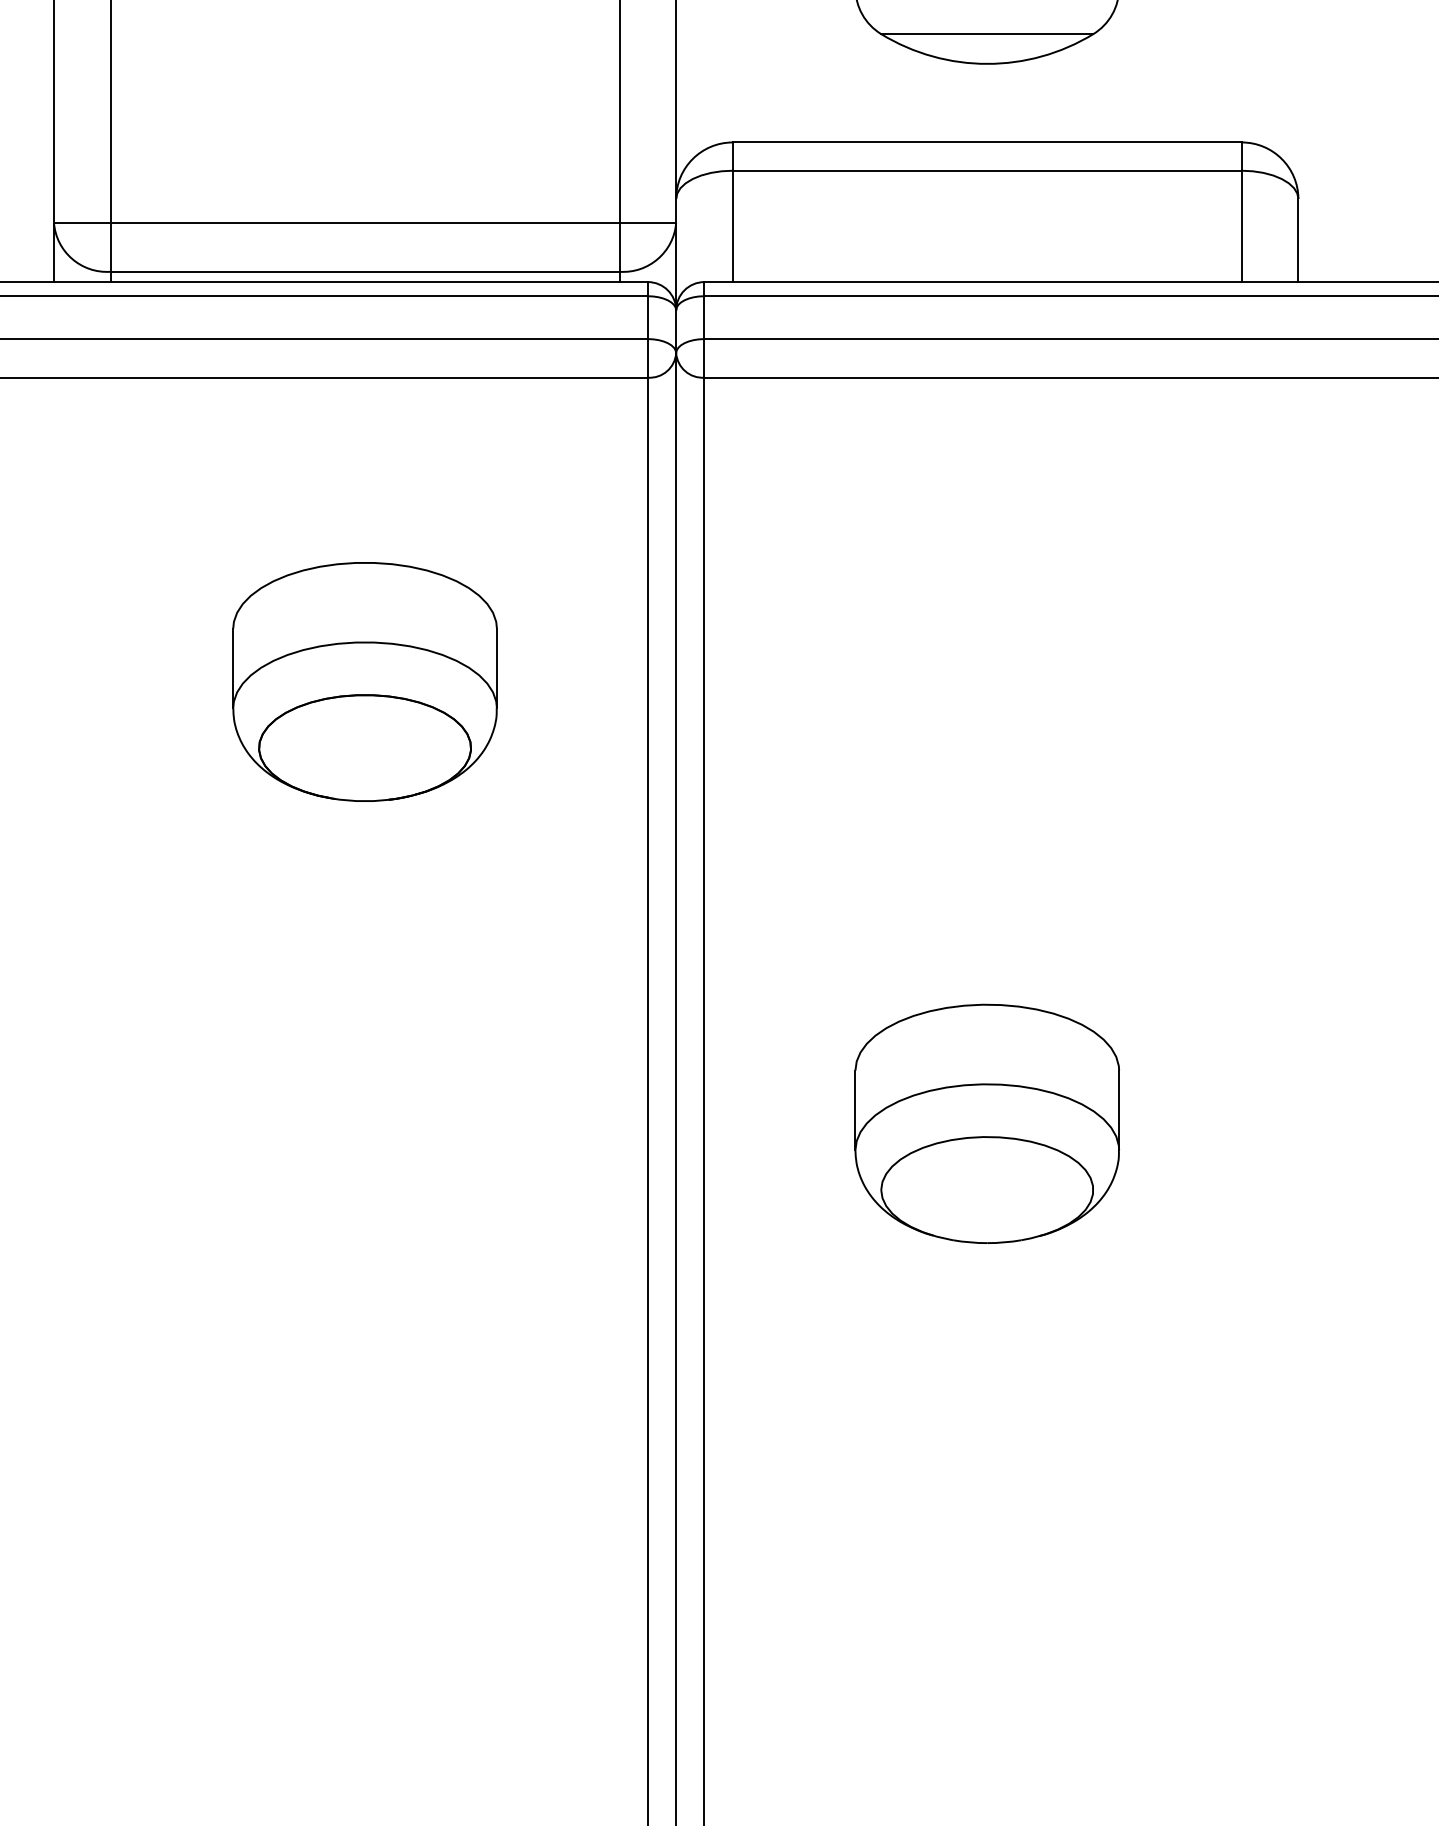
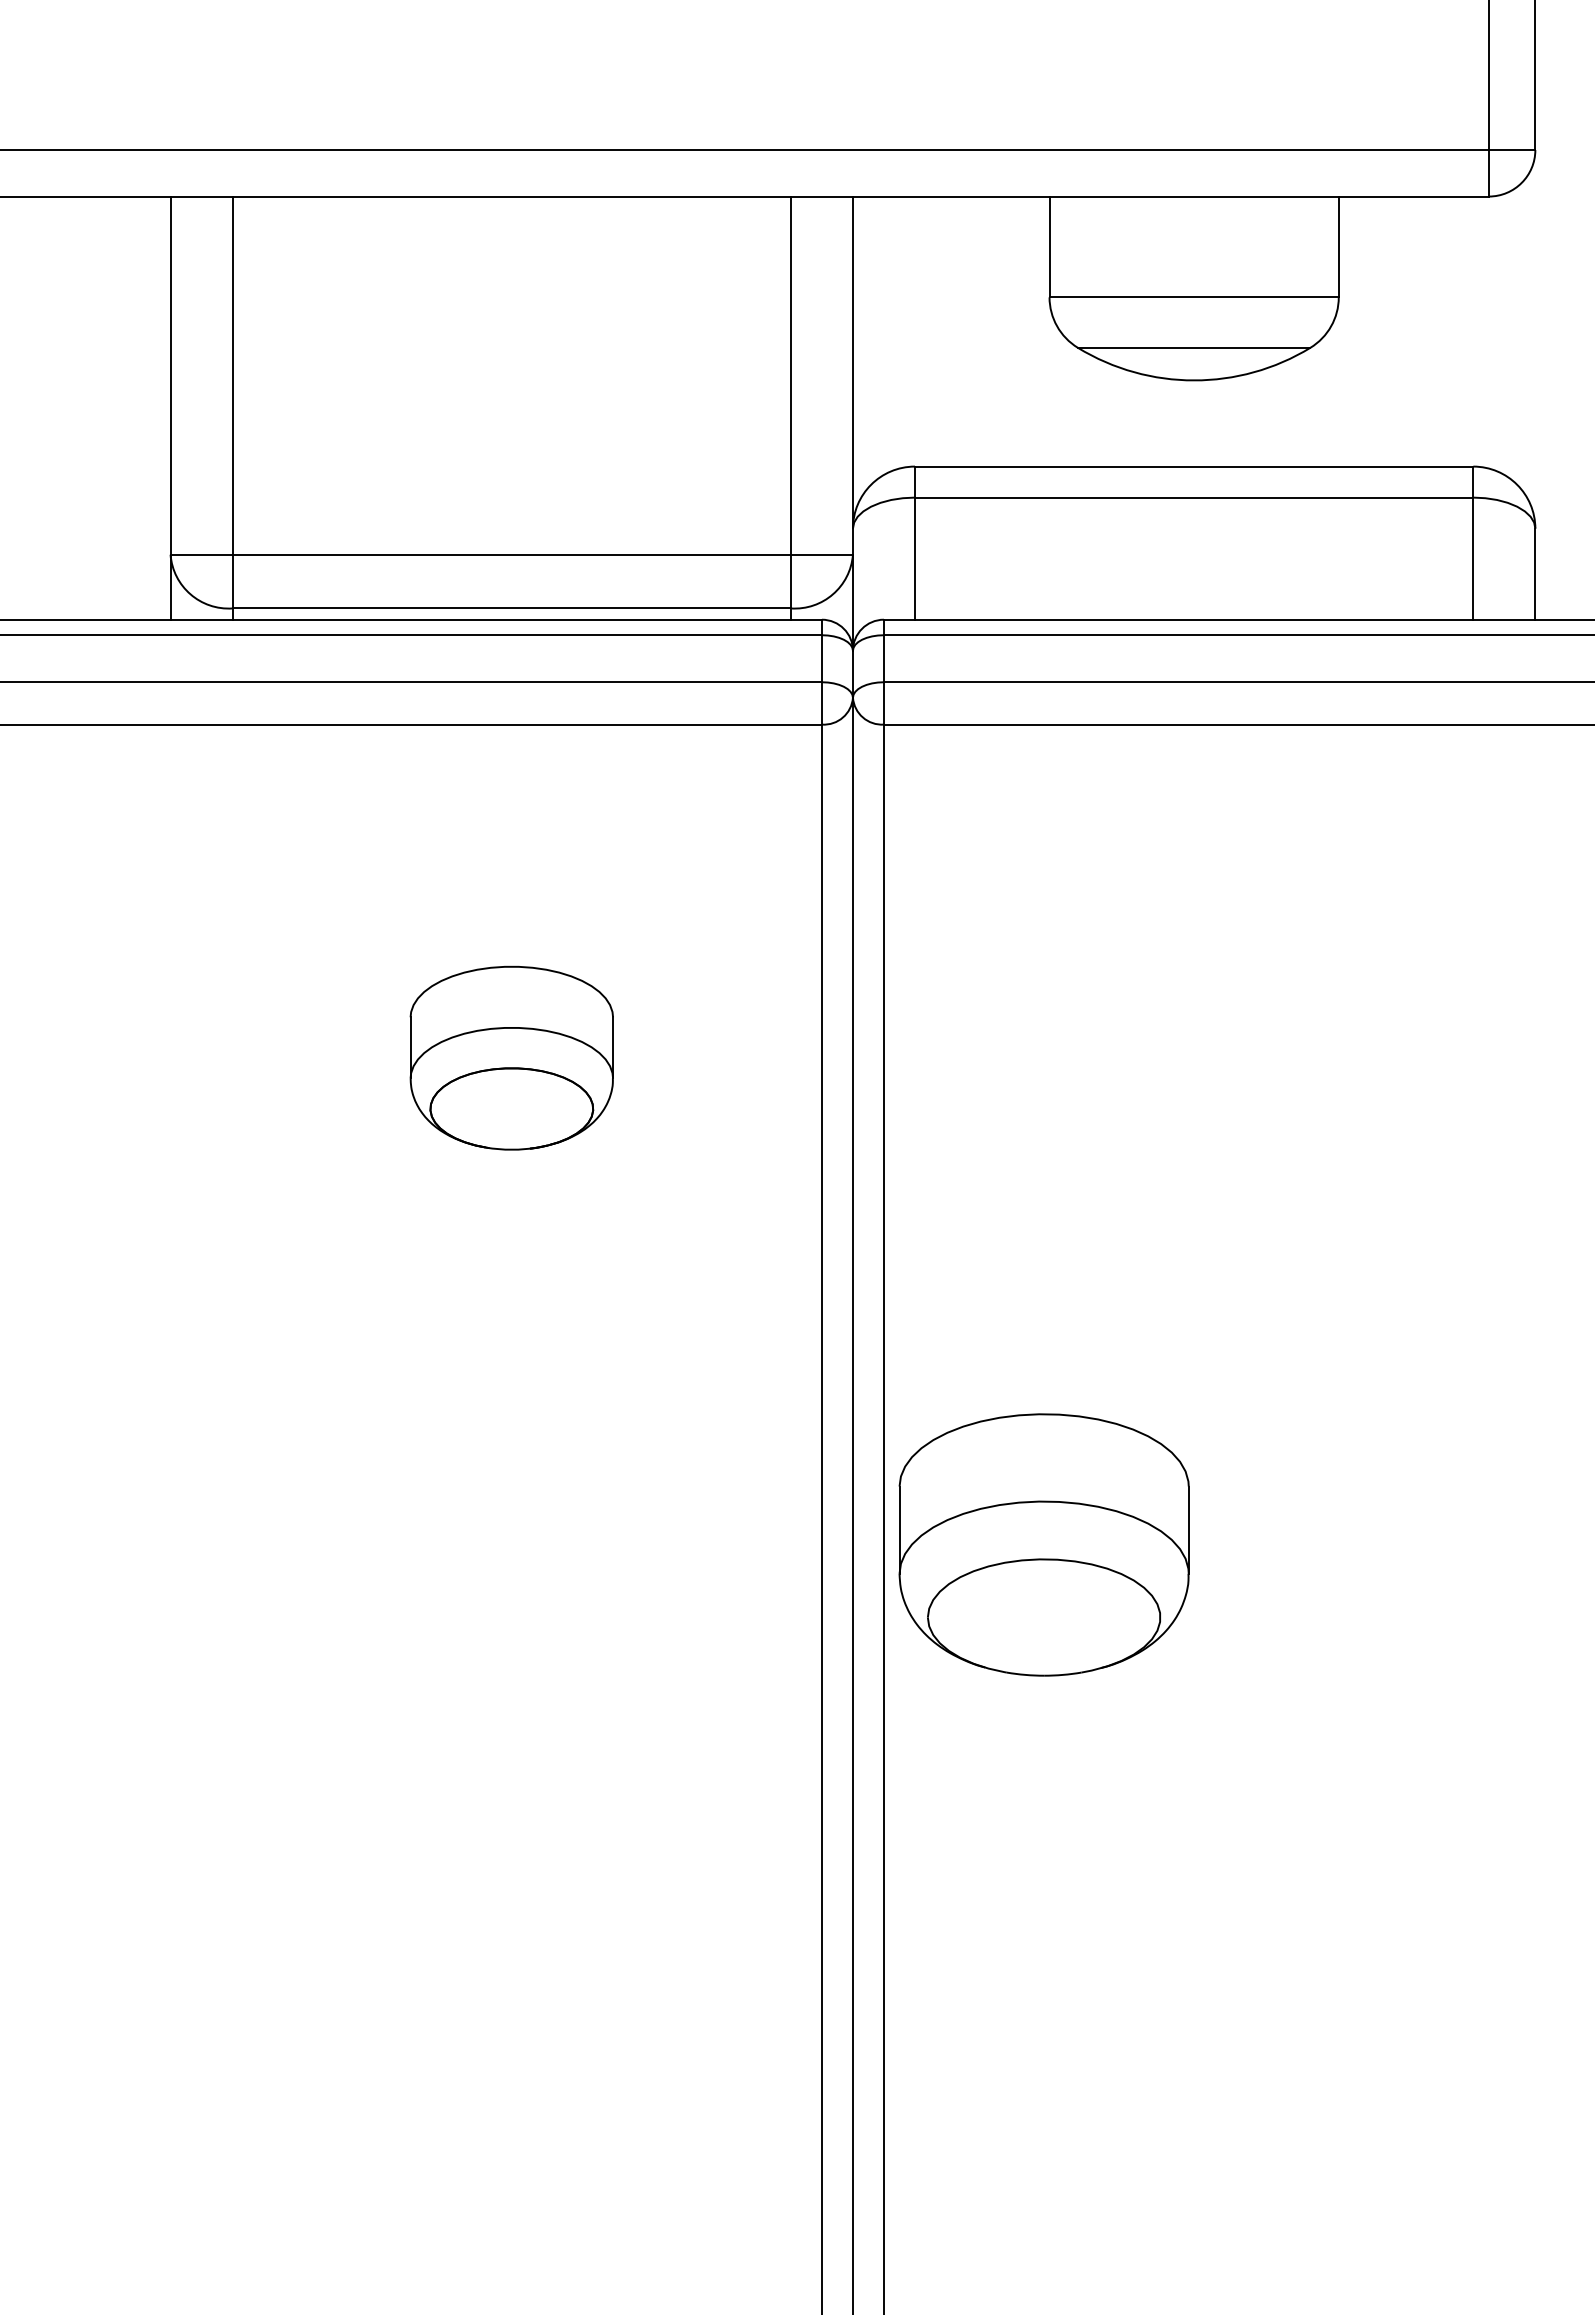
part: (364, 681) -> (511, 1057), size x0.7
part: (986, 1123) -> (1043, 1544), moved

